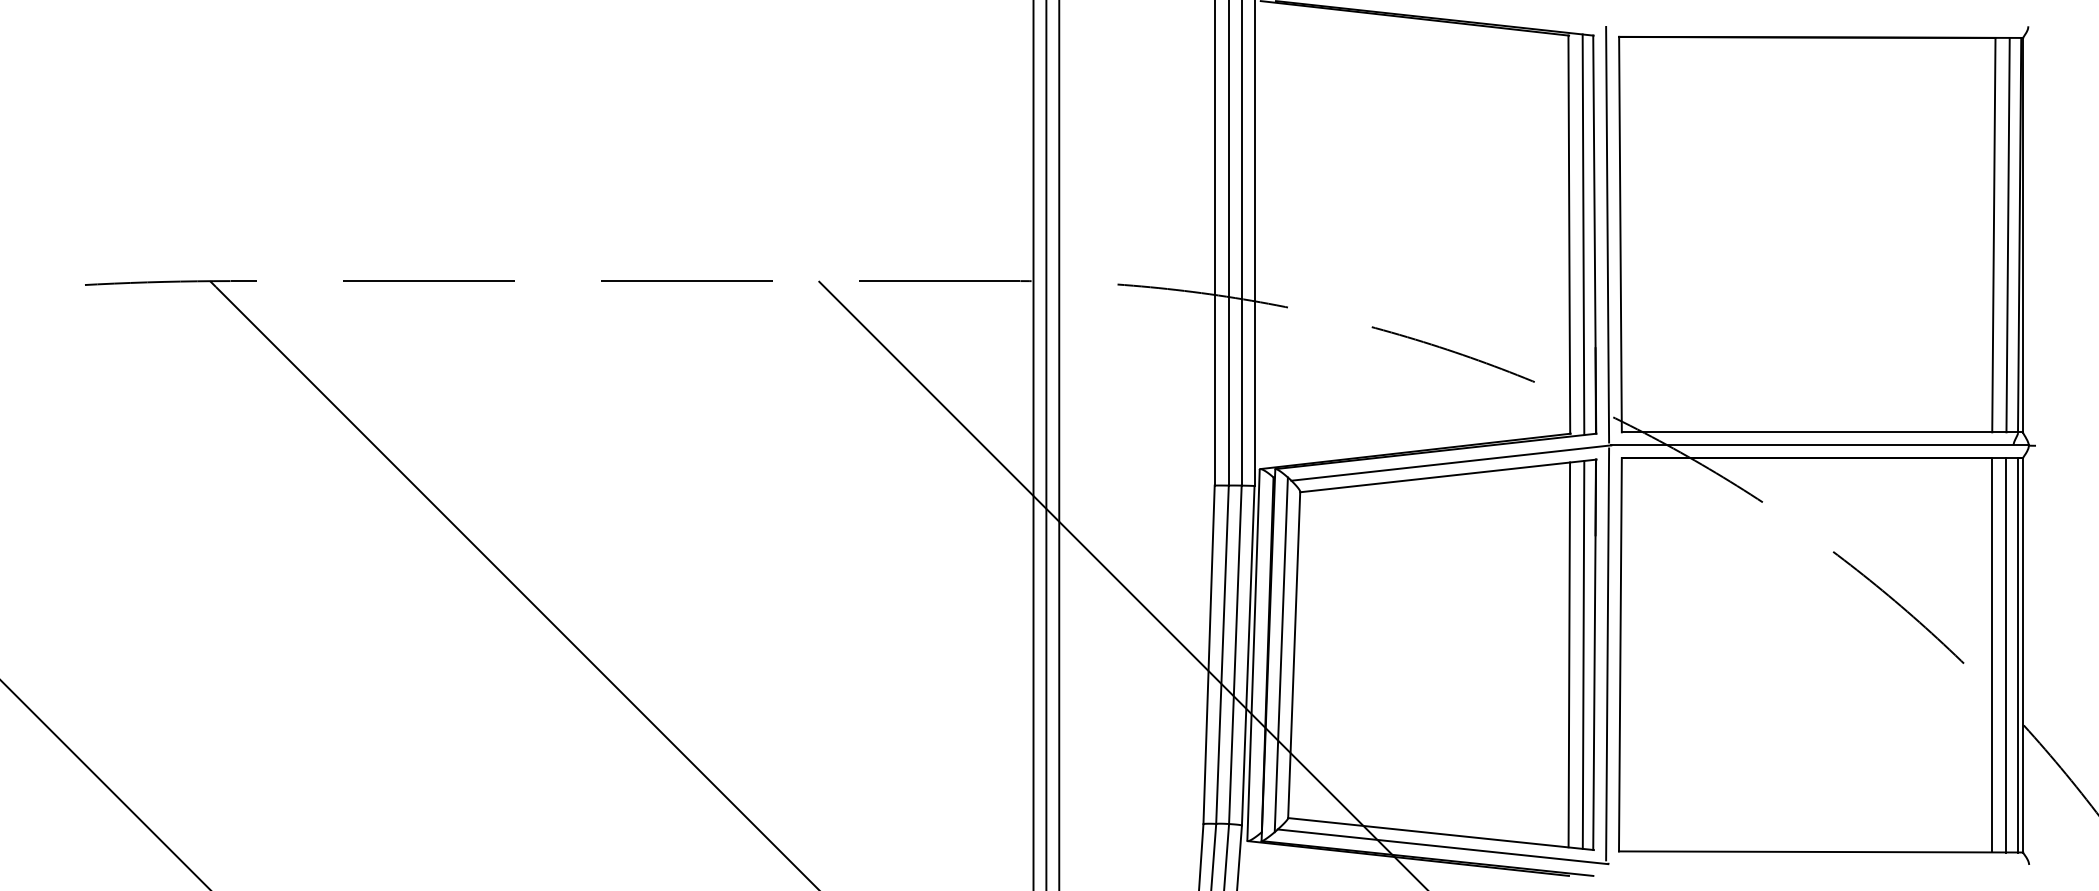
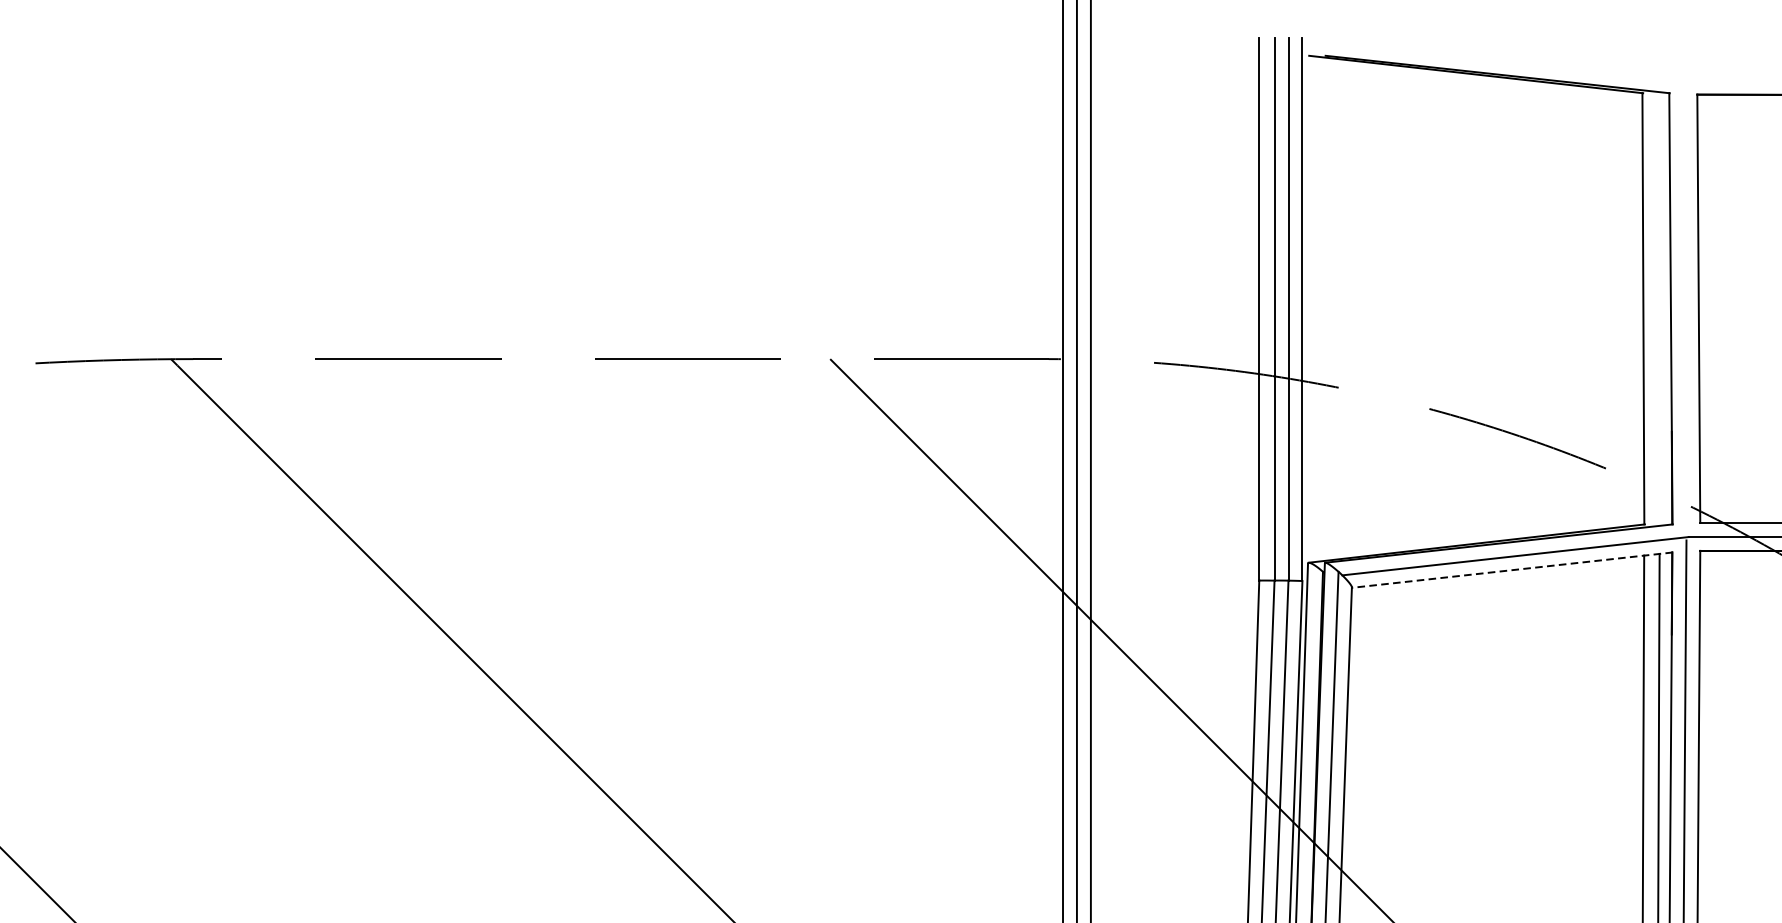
line: (1583, 234) -> (1658, 308), removed
line: (1607, 234) -> (1684, 308), removed
line: (1447, 475) -> (1511, 569), solid -> dashed

